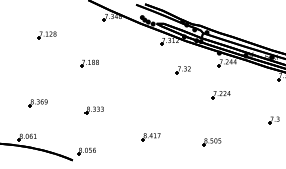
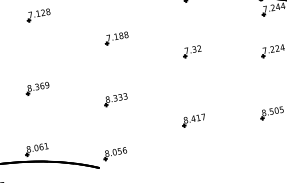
part: (89, 63) -> (116, 38), moved
part: (182, 70) -> (191, 52), moved
part: (37, 103) -> (36, 89), moved

